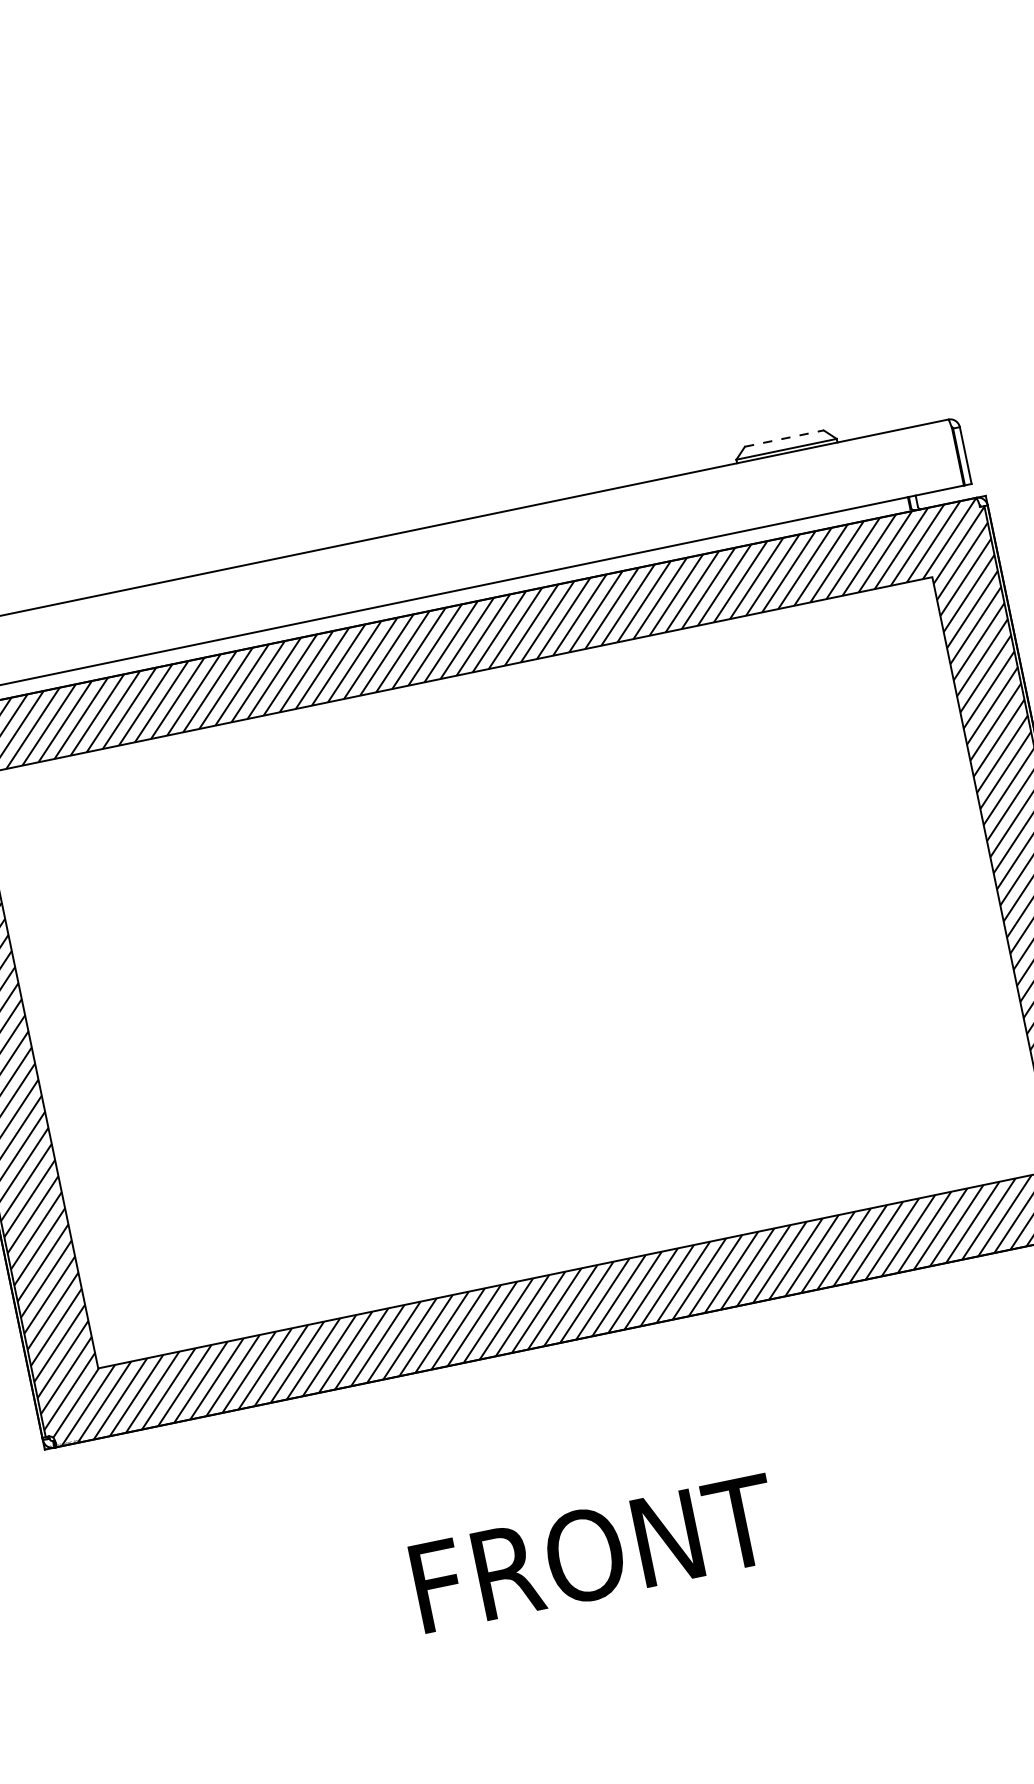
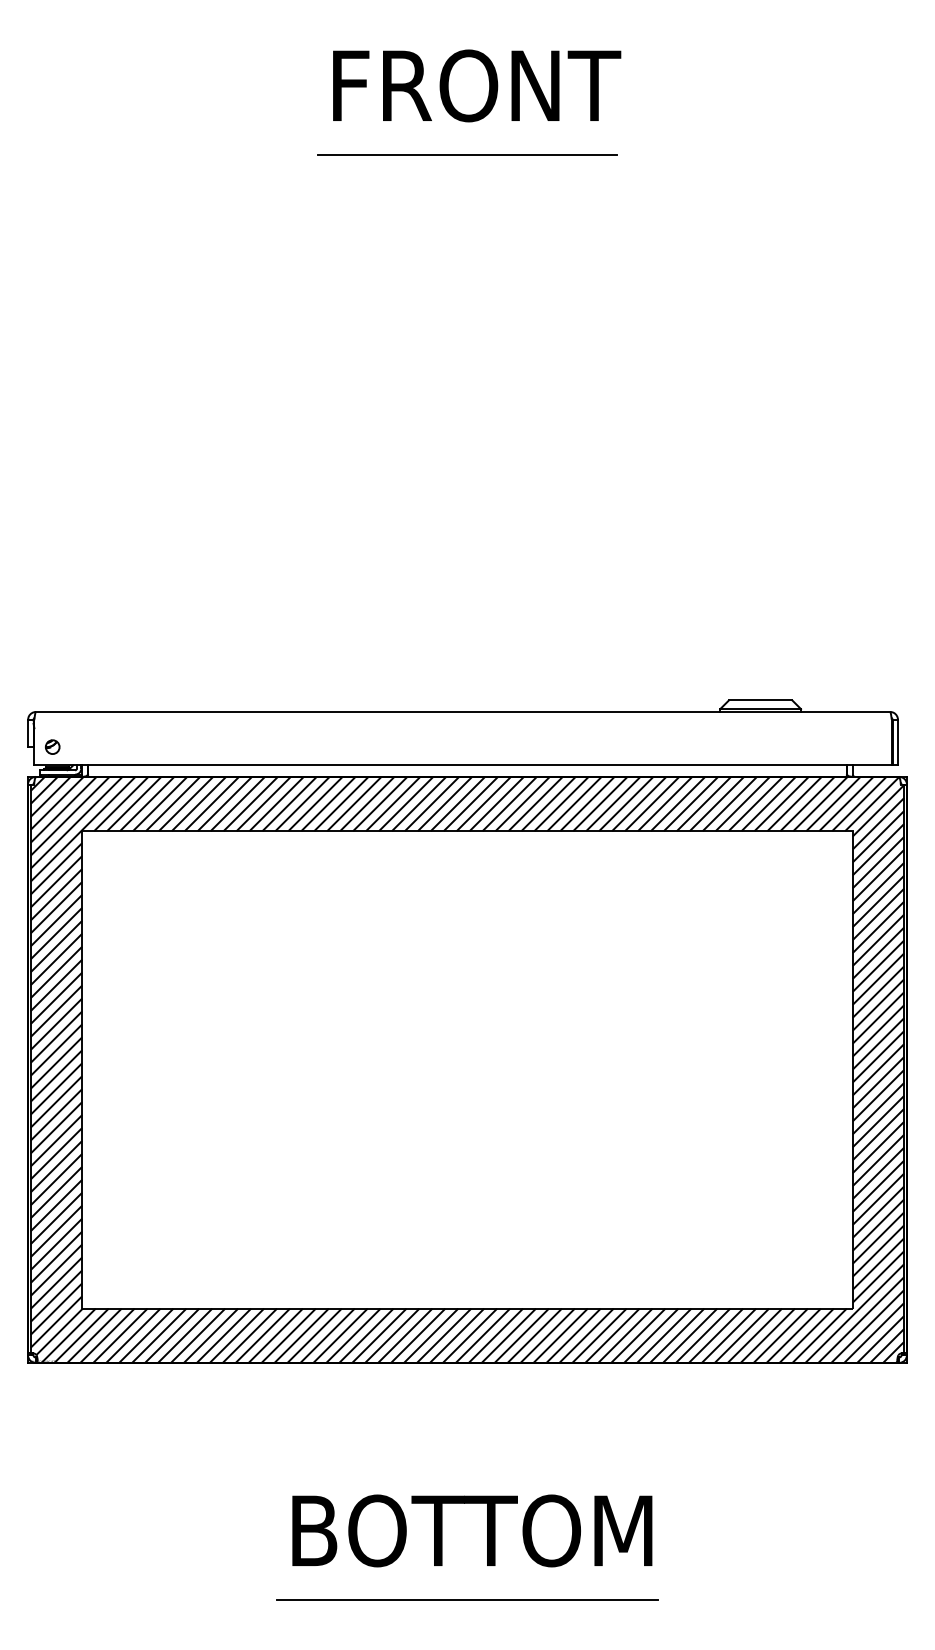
line: (784, 438) -> (760, 700), dashed -> solid
text: (644, 1542) -> (476, 1530), FRONT -> BOTTOM
line: (651, 1631) -> (467, 1600), added

